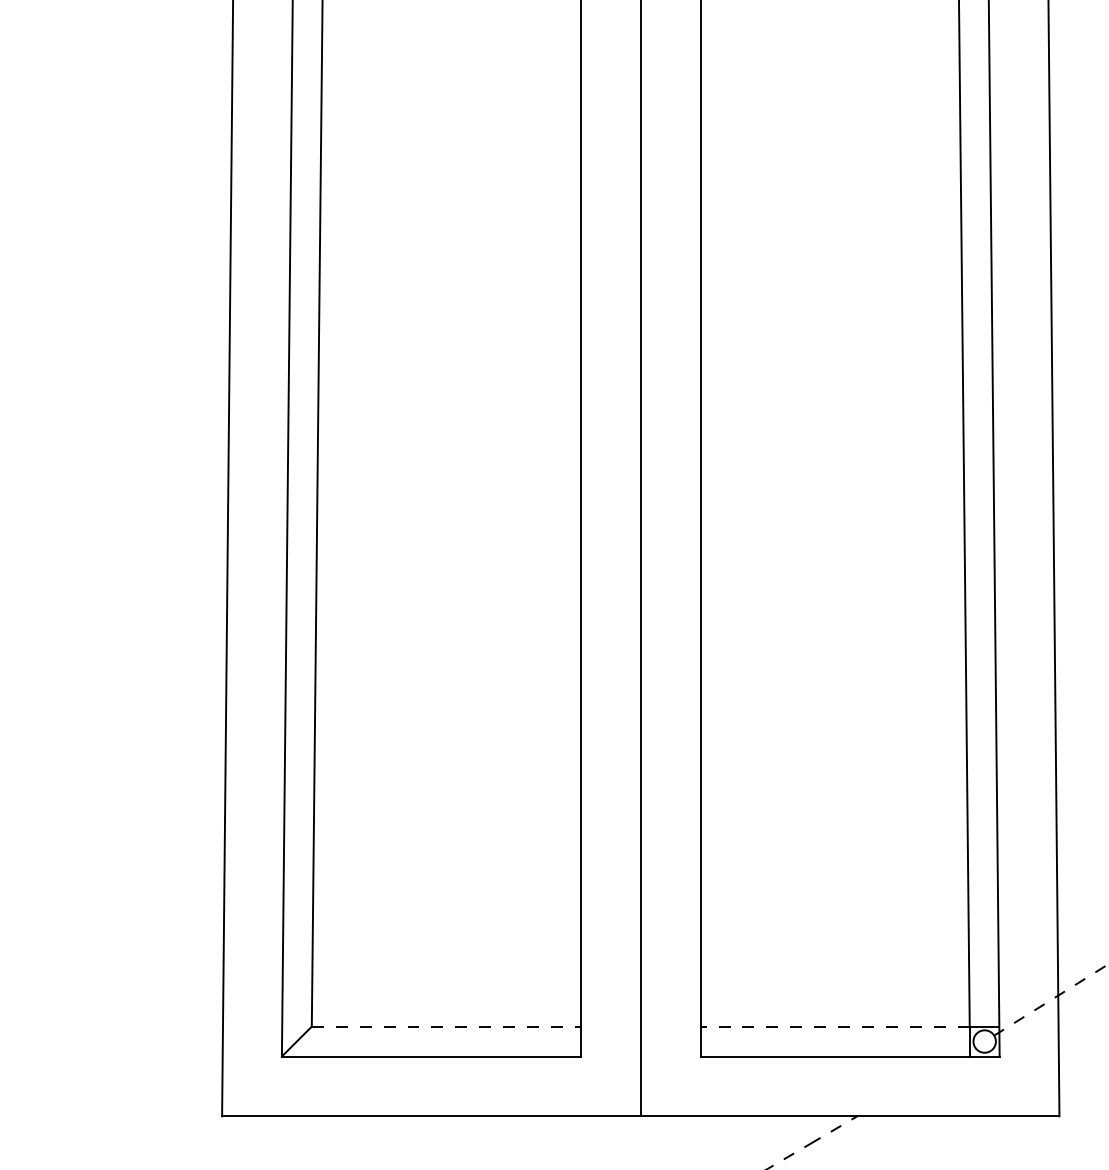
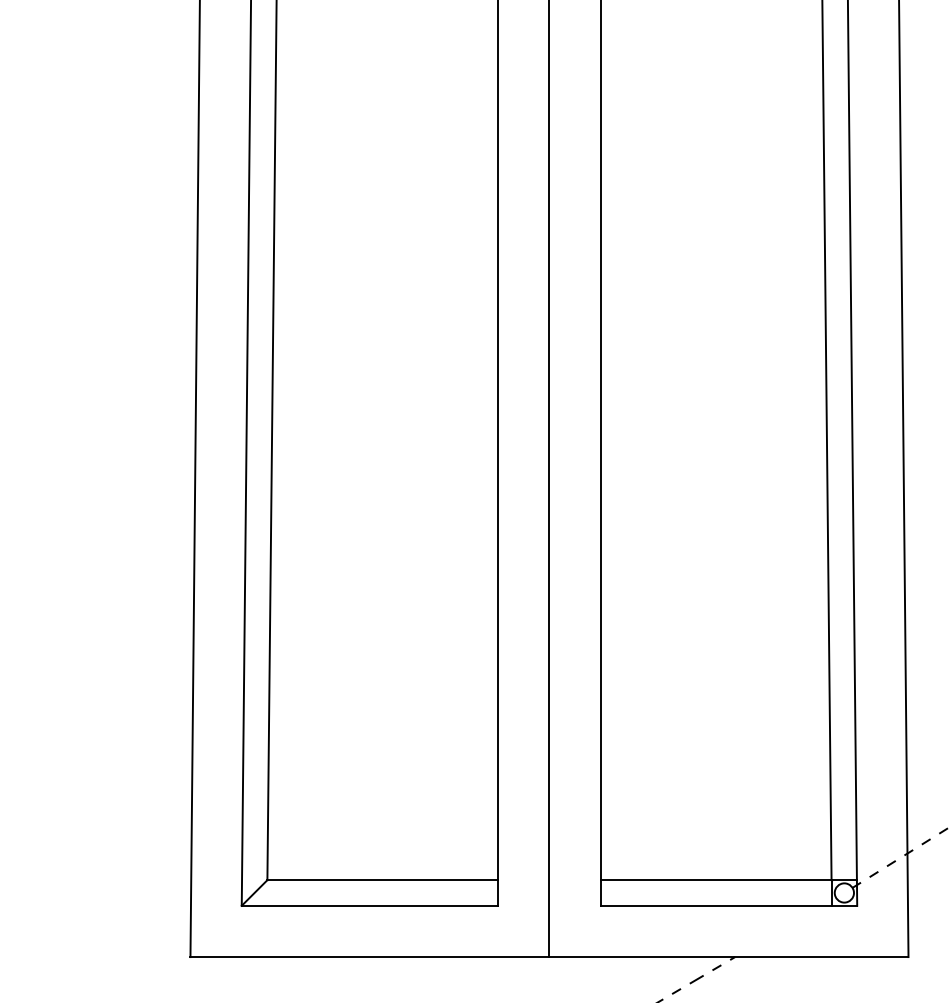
line: (447, 1026) -> (383, 880), dashed -> solid
line: (834, 1026) -> (715, 880), dashed -> solid

